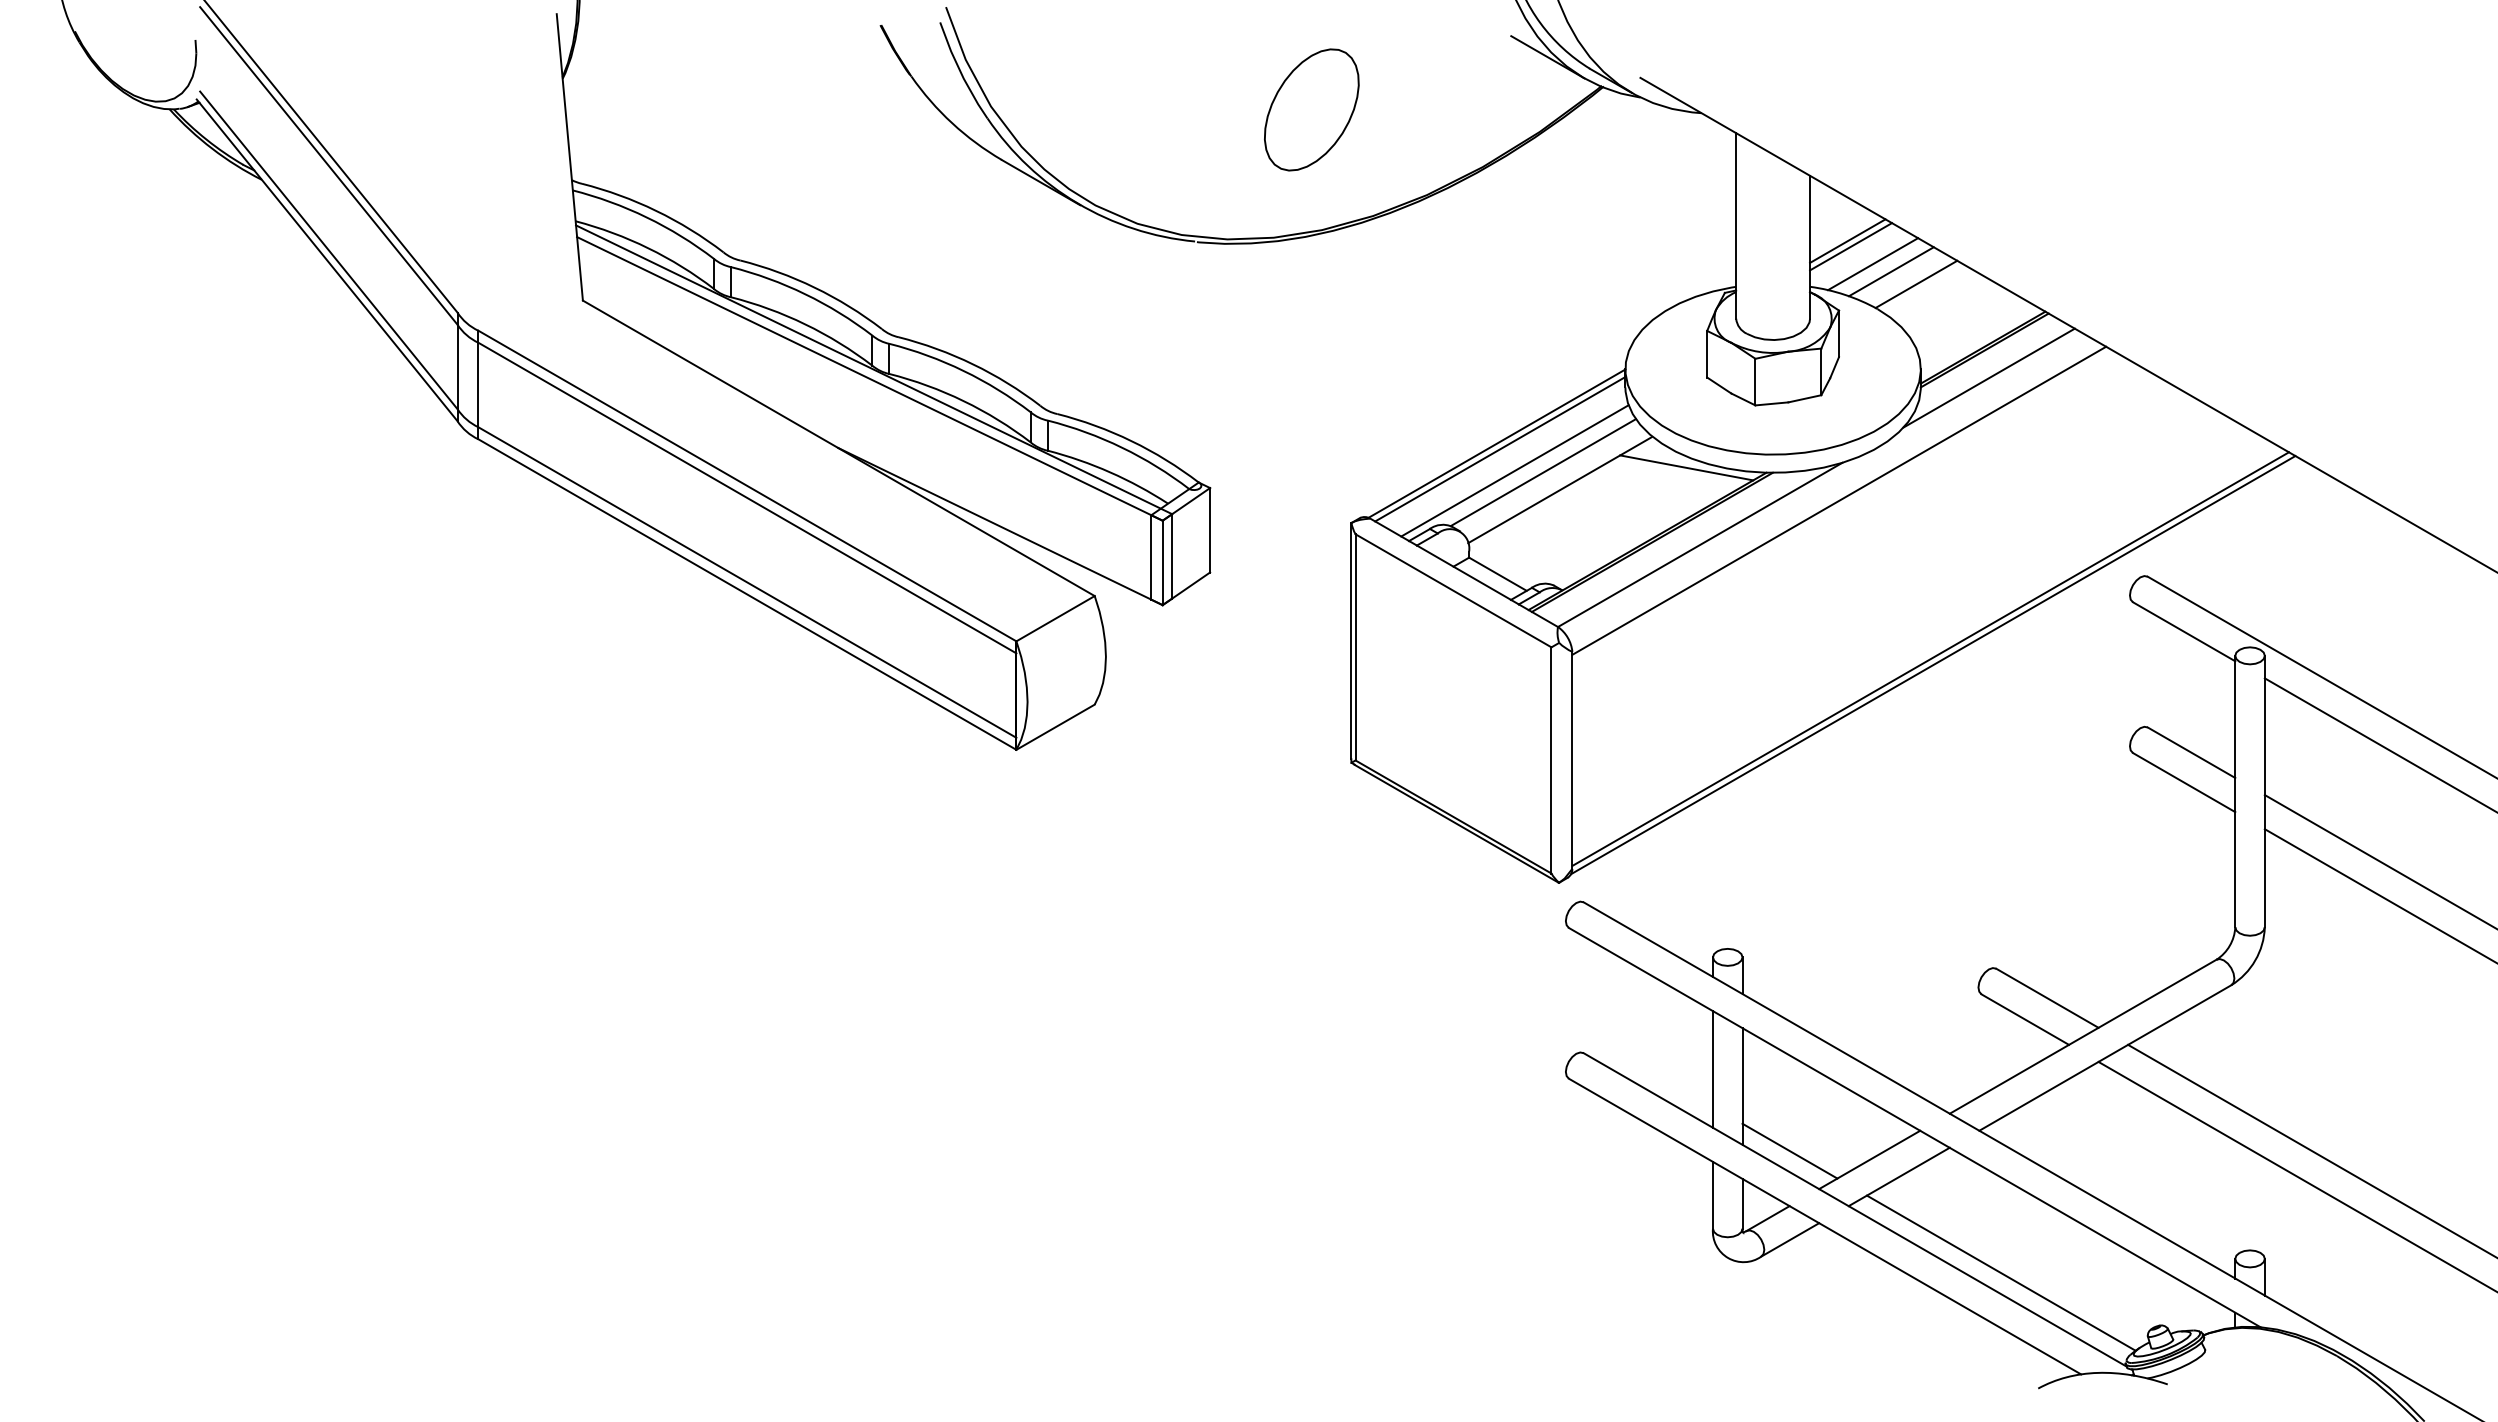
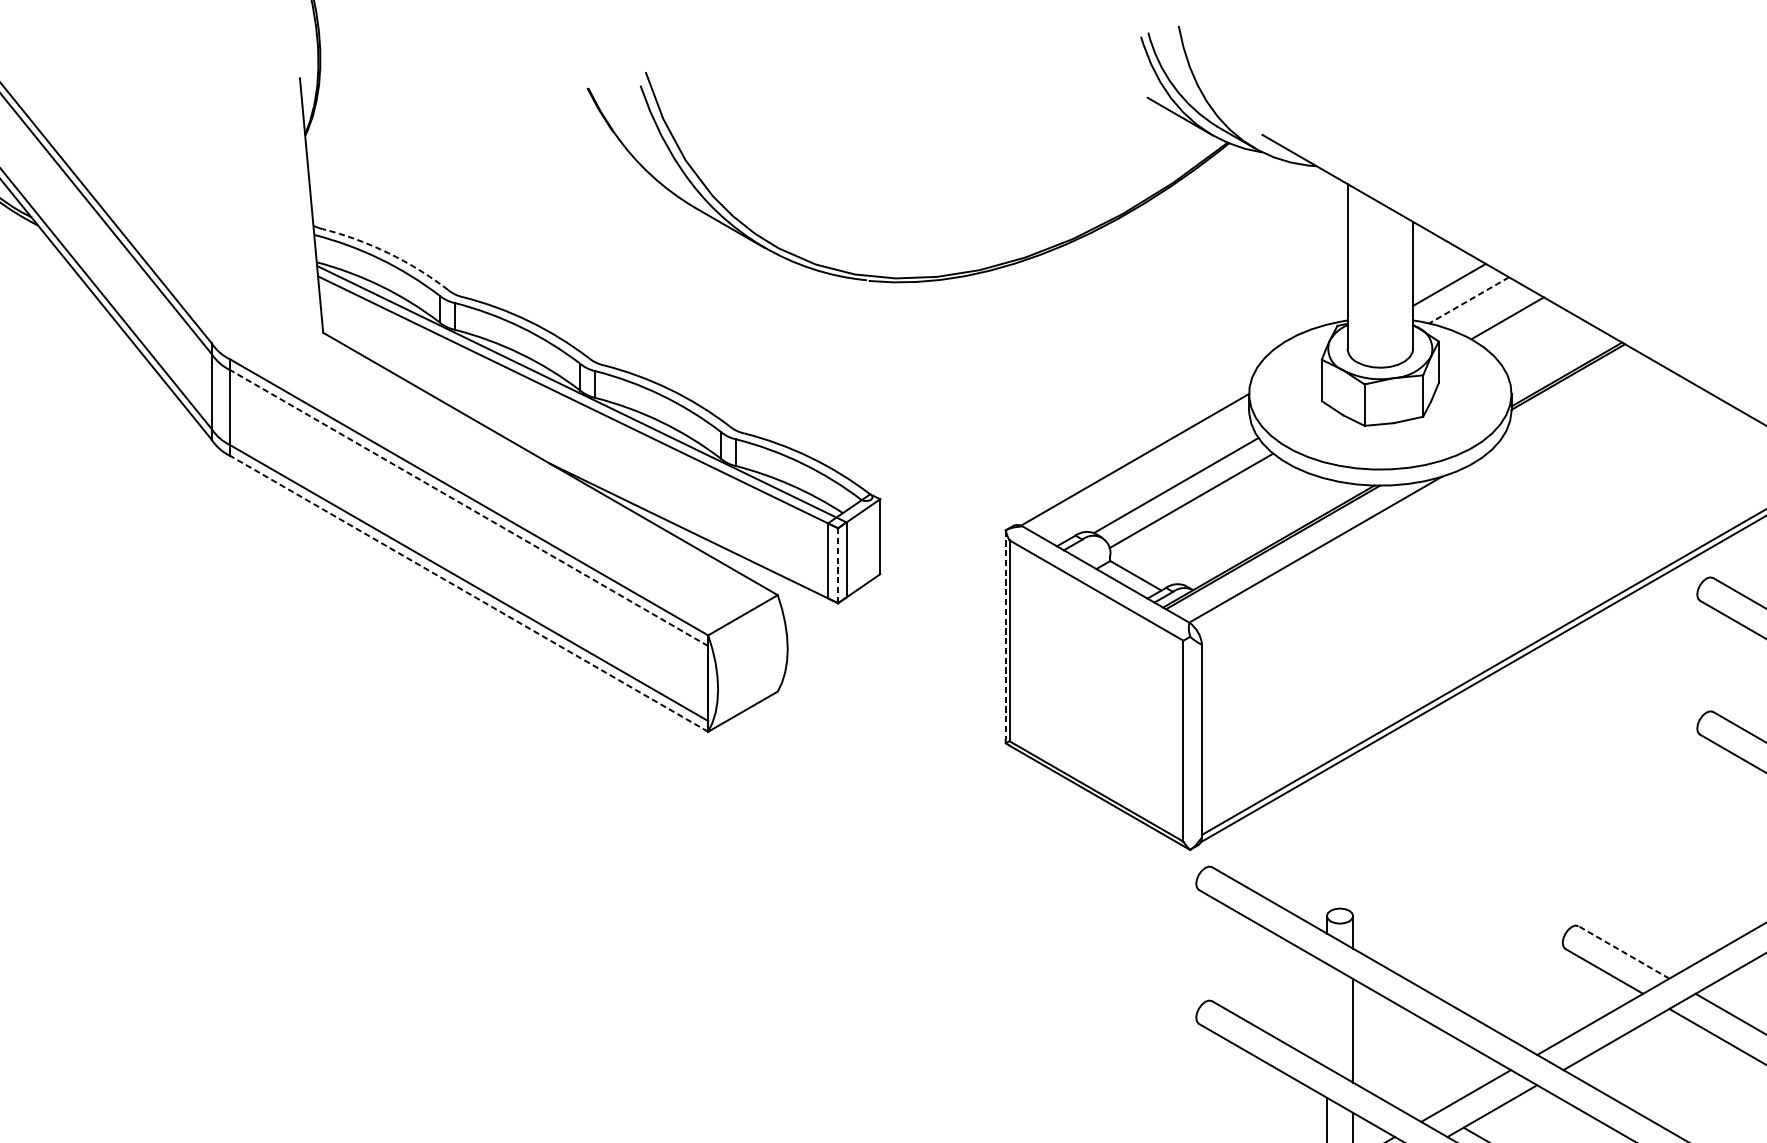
part: (1311, 109) -> (970, 163), removed
arc: (656, 210) -> (388, 252), solid -> dashed
line: (1847, 240) -> (1446, 279), removed
line: (1872, 264) -> (1468, 300), solid -> dashed
line: (1890, 271) -> (1484, 306), removed
line: (1988, 377) -> (1571, 401), removed
line: (1500, 449) -> (1138, 465), removed
line: (1686, 467) -> (1303, 480), removed
line: (1514, 470) -> (1150, 483), removed
line: (747, 498) -> (469, 508), solid -> dashed
line: (1839, 500) -> (1439, 510), removed
line: (1162, 563) -> (837, 566), solid -> dashed
line: (747, 594) -> (469, 593), solid -> dashed
line: (1351, 641) -> (1005, 635), solid -> dashed
line: (2046, 998) -> (1623, 952), solid -> dashed
line: (1712, 1069) -> (1326, 1015), removed
line: (1789, 1150) -> (1394, 1087), removed

